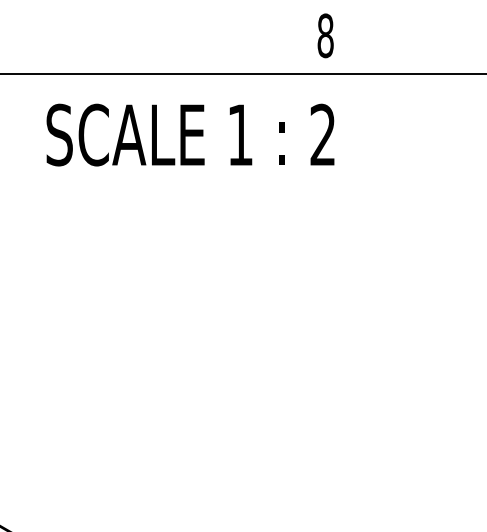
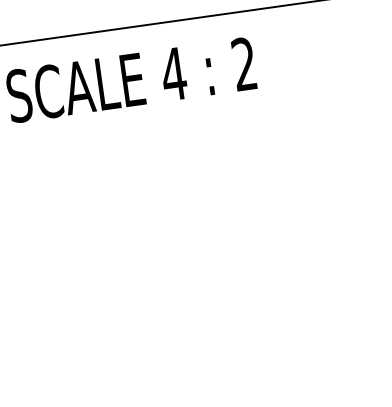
text: (239, 134) -> (173, 73), 1 -> 4

